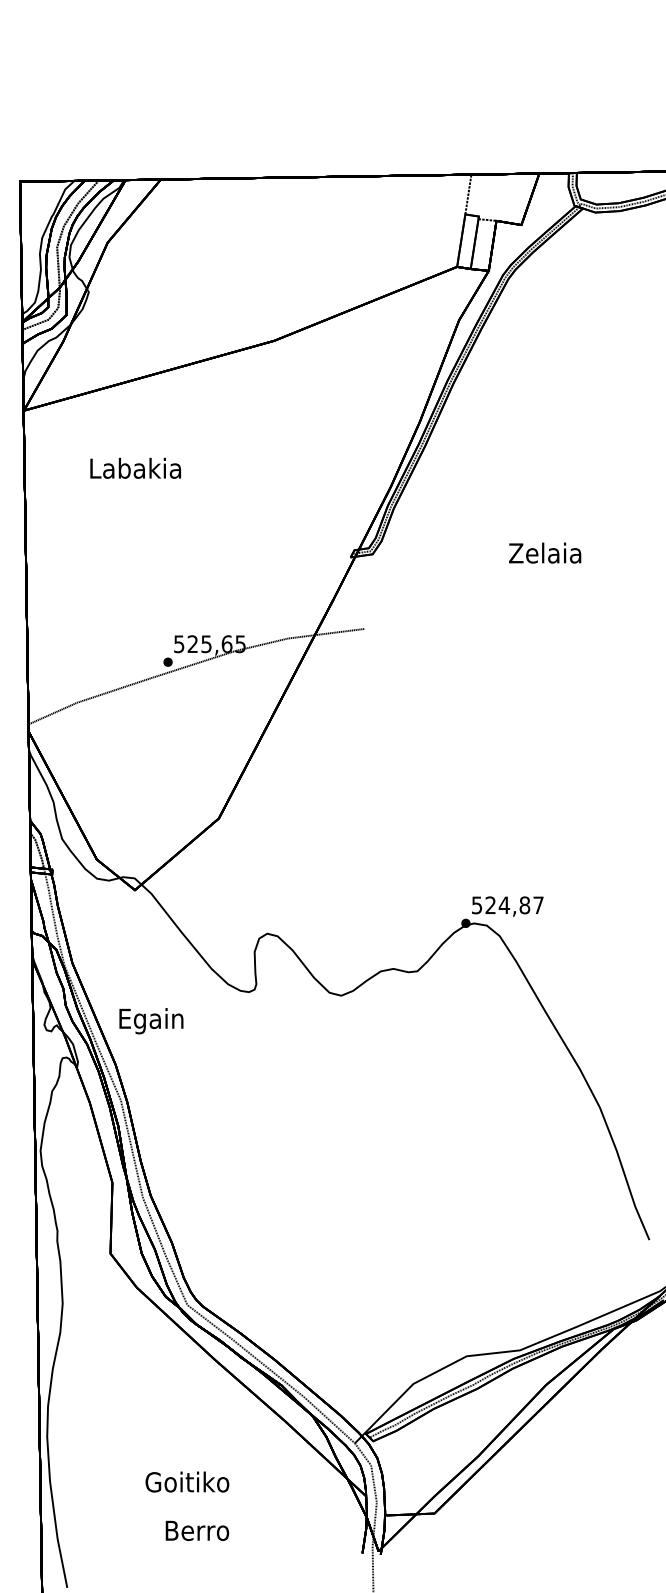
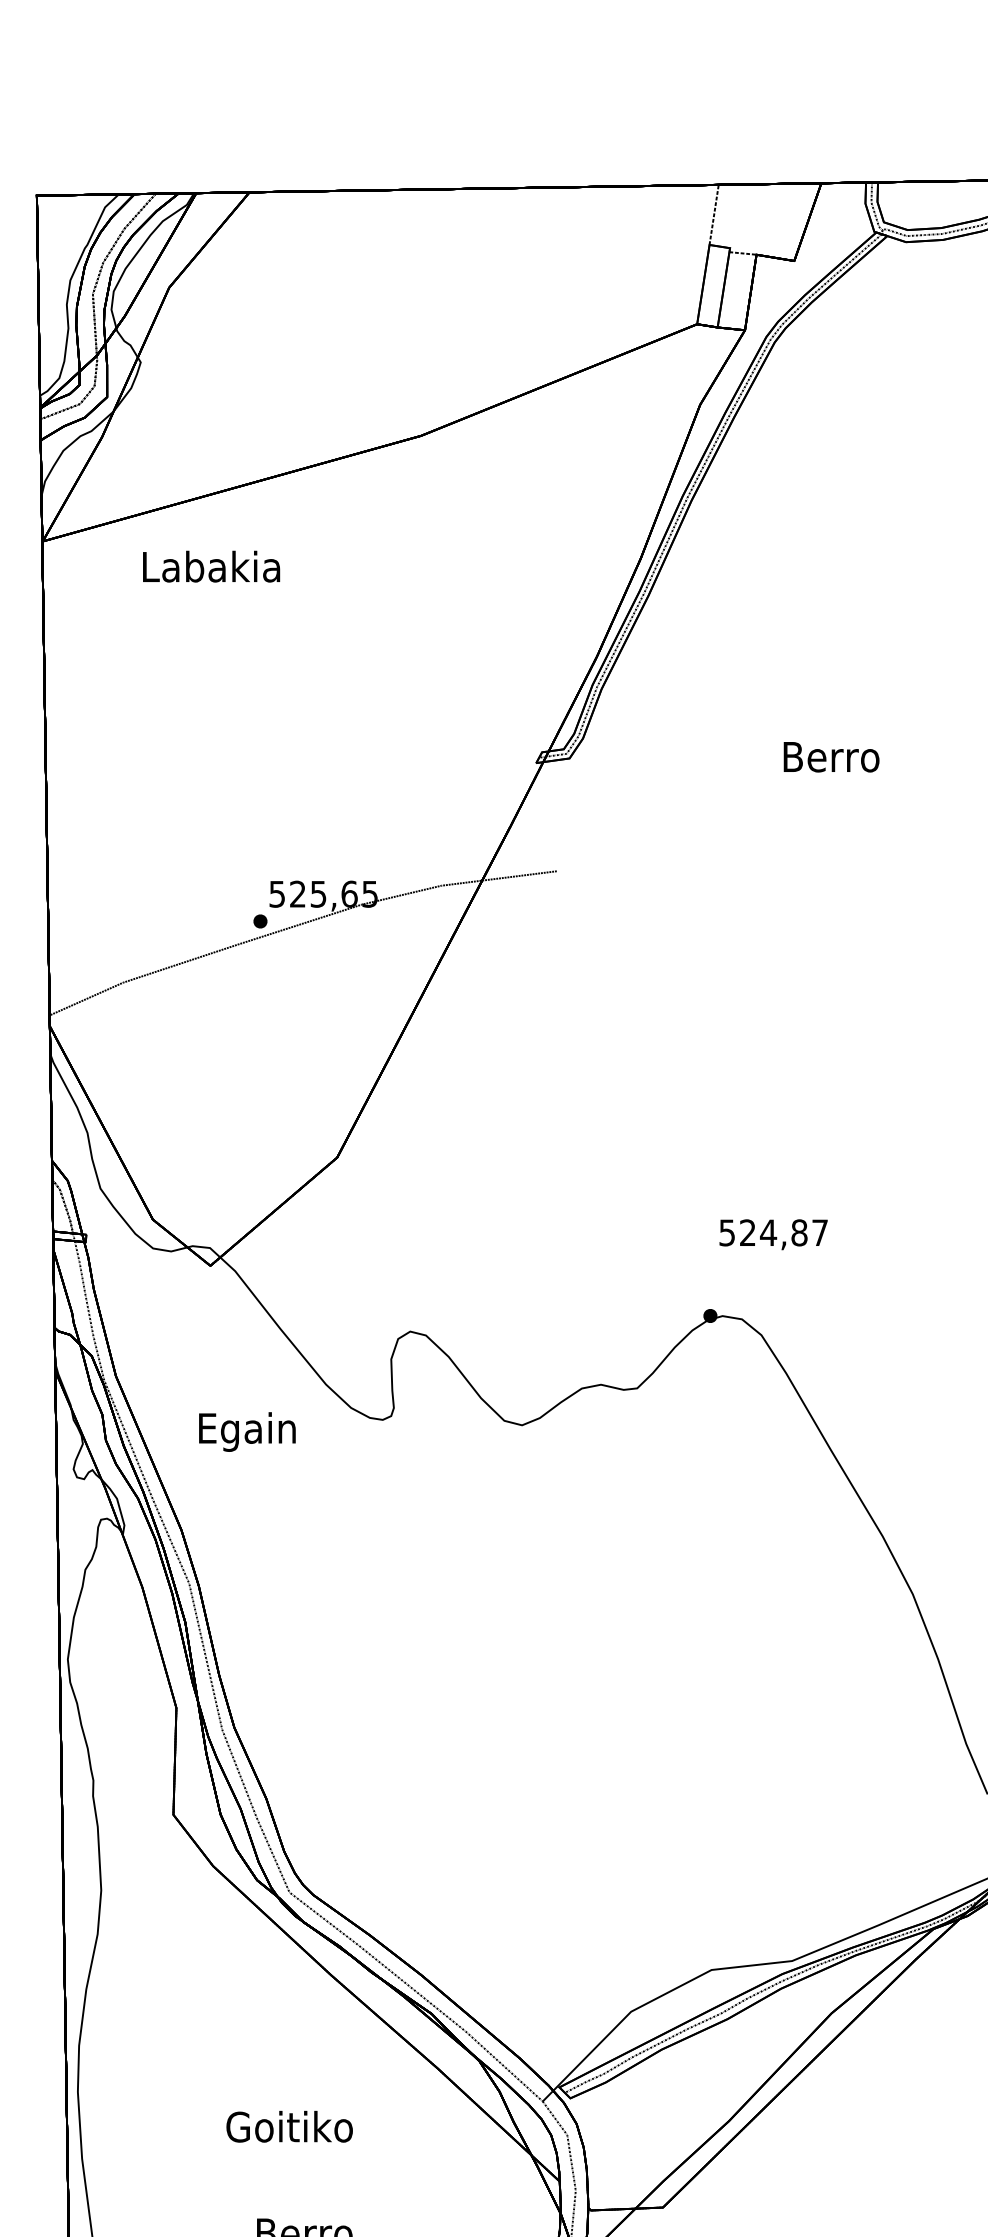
text: (135, 467) -> (211, 565), moved
text: (545, 552) -> (830, 755), Zelaia -> Berro
text: (507, 906) -> (773, 1234), moved
text: (151, 1021) -> (247, 1432), moved
text: (187, 1481) -> (289, 2125), moved

